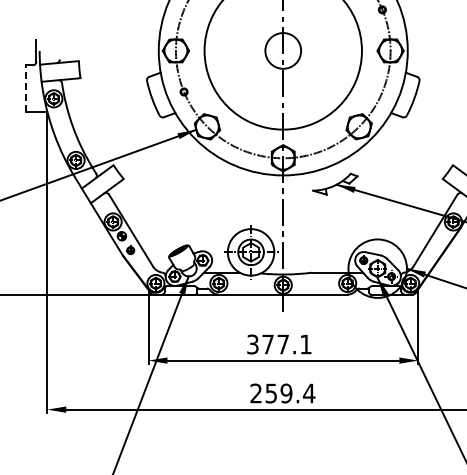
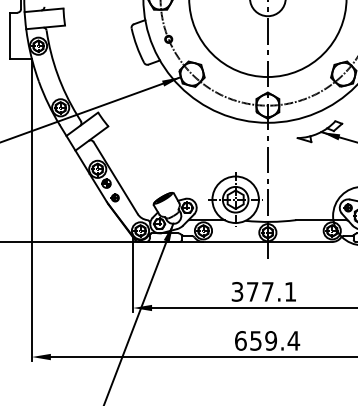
line: (25, 88) -> (10, 35), dashed -> solid
text: (256, 393) -> (241, 340), 259.4 -> 659.4

